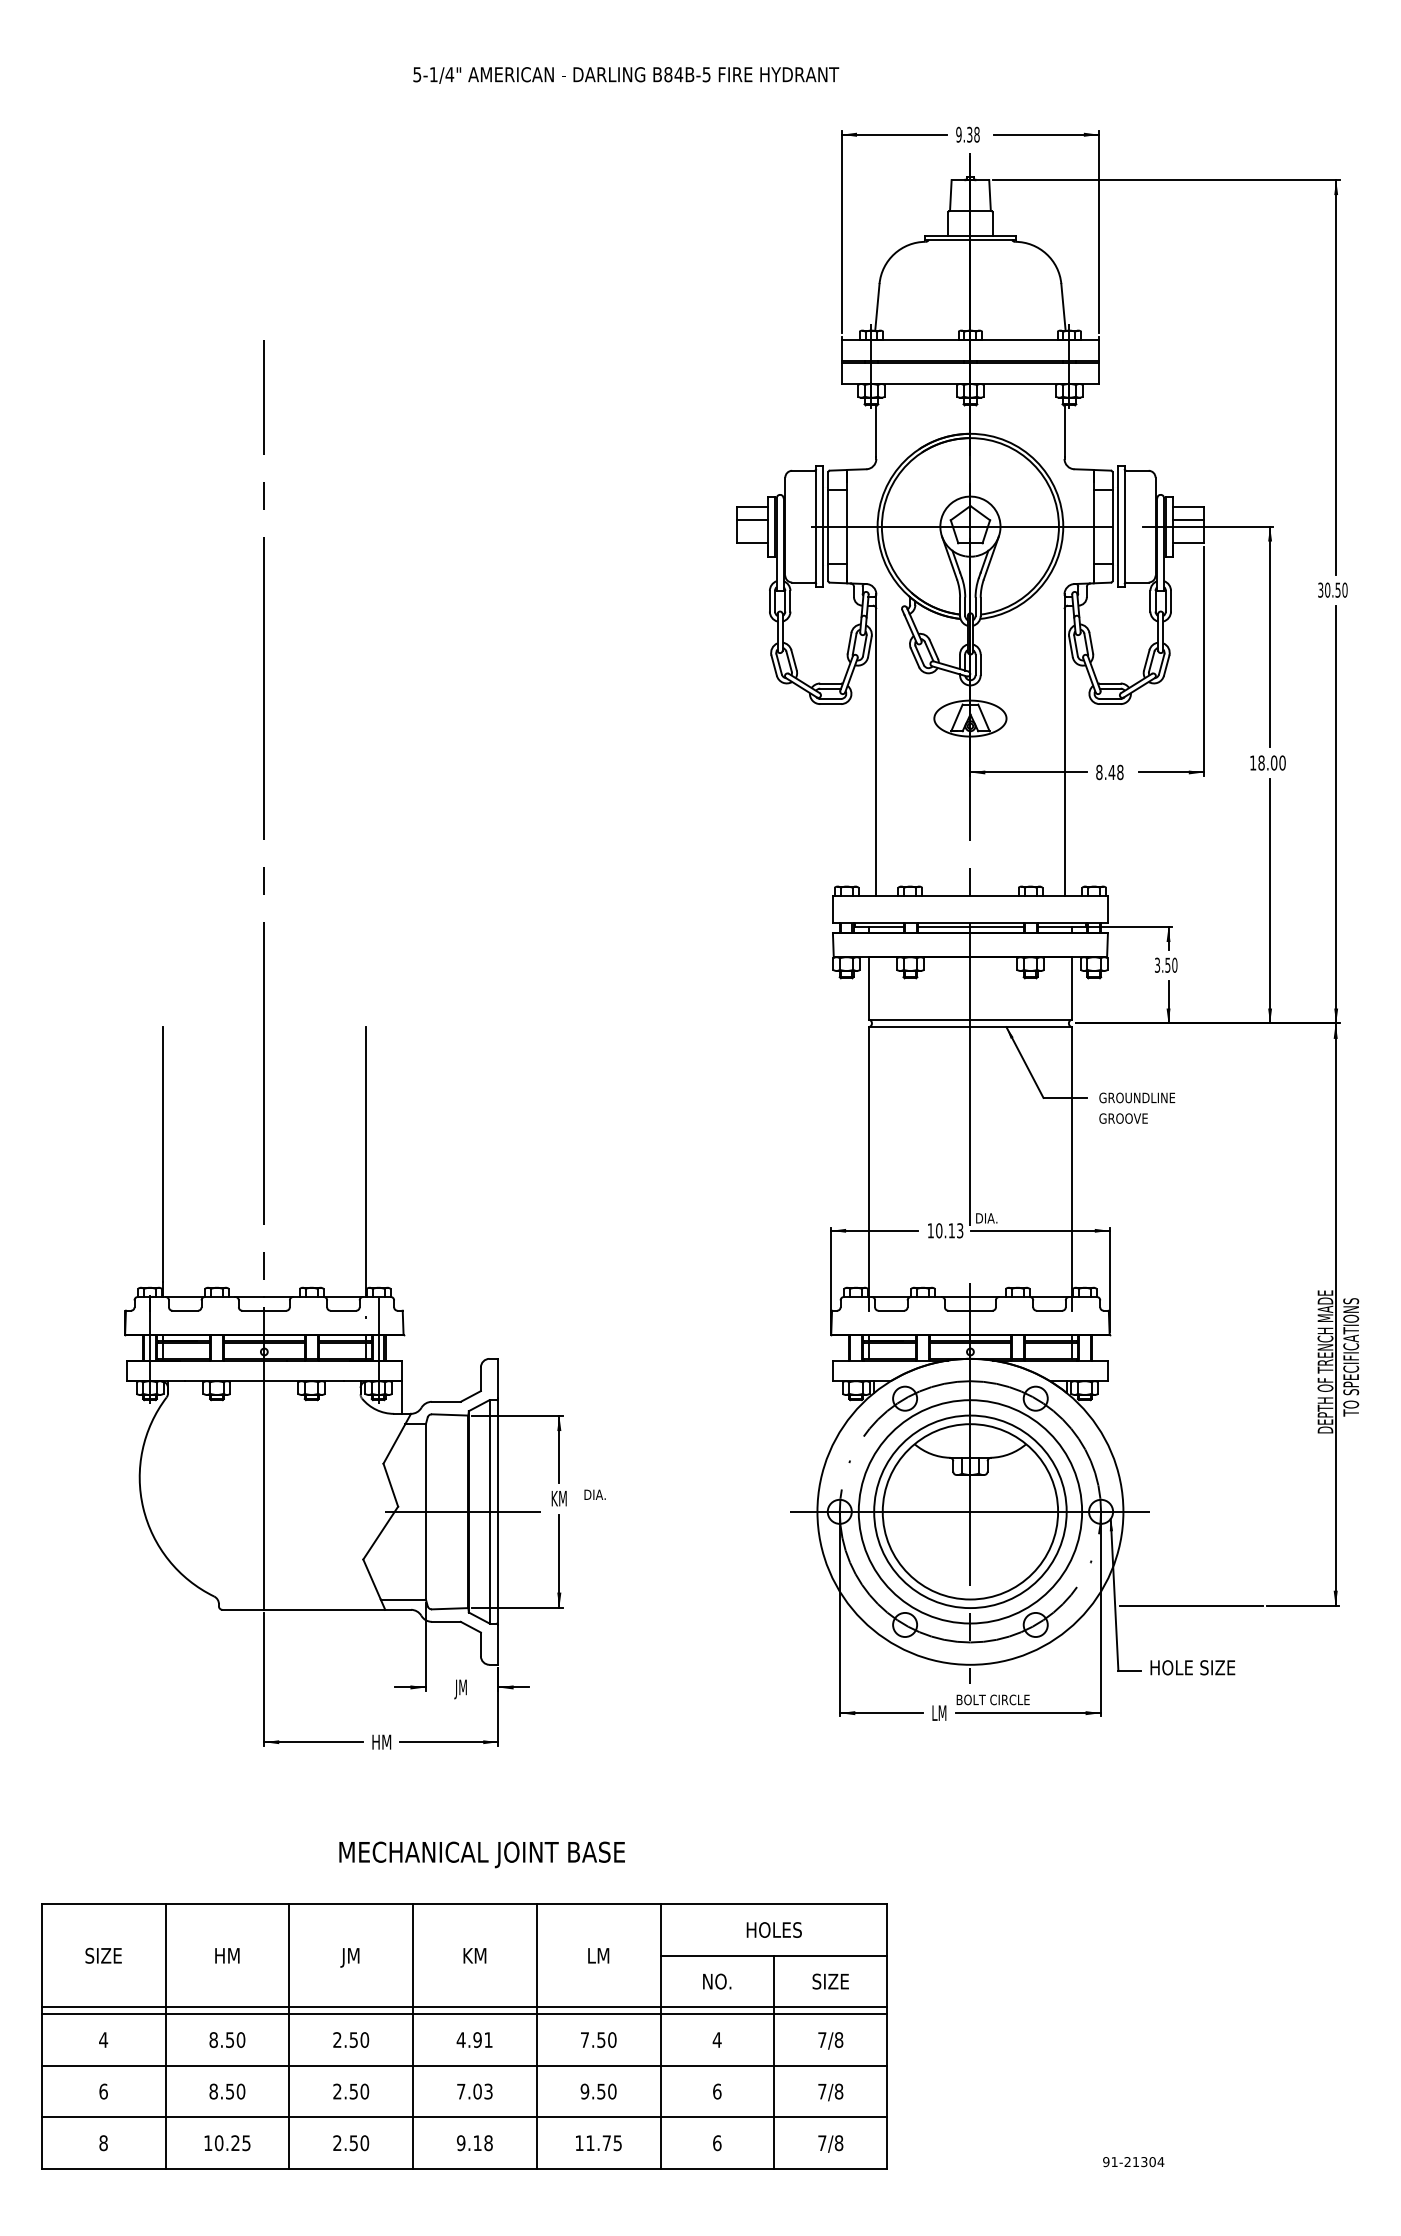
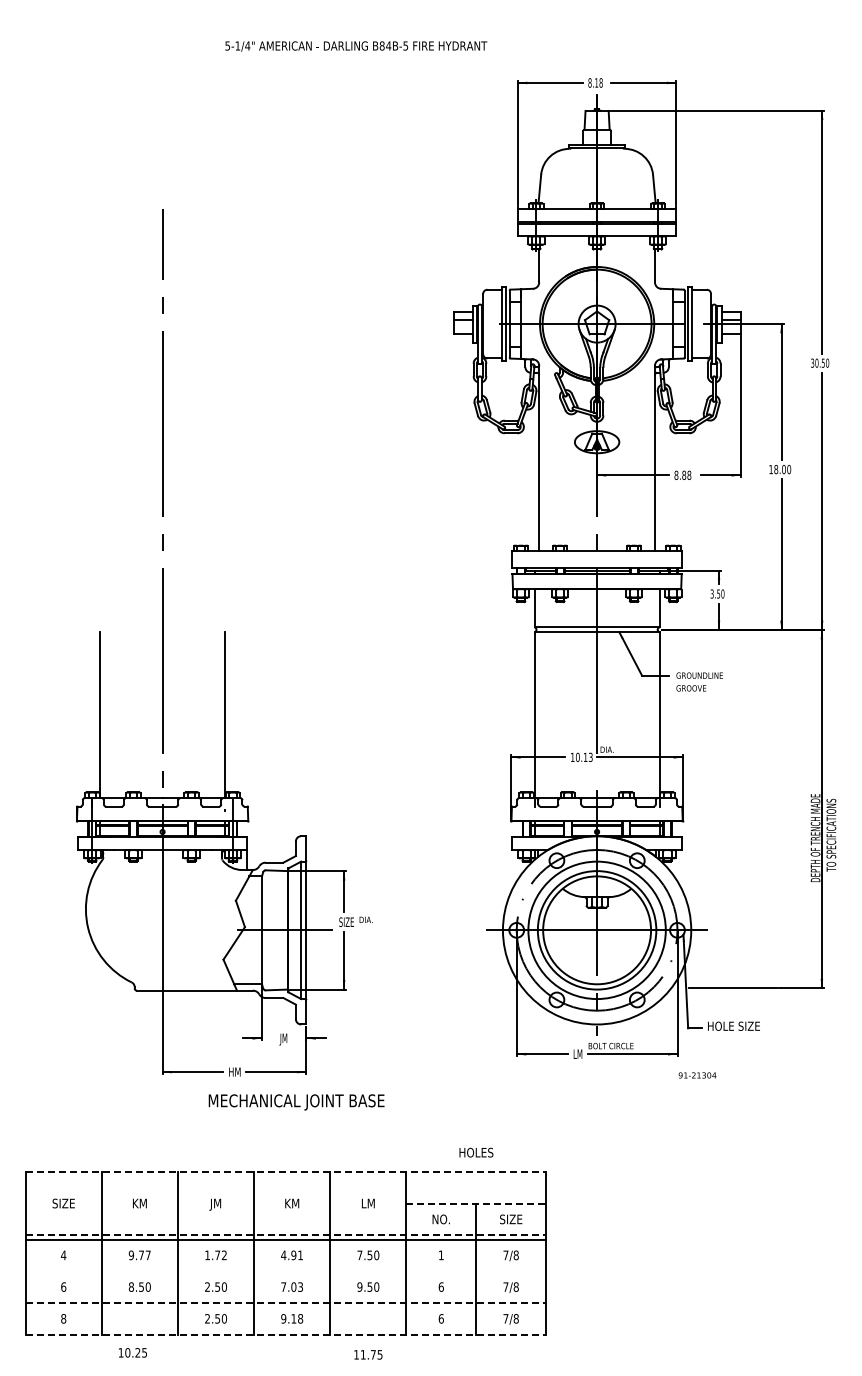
text: (626, 75) -> (356, 46), moved
text: (964, 134) -> (593, 82), 9.38 -> 8.18
text: (1112, 771) -> (684, 474), 8.48 -> 8.88
text: (563, 1499) -> (346, 922), KM -> SIZE
text: (481, 1854) -> (296, 1102), moved
line: (465, 1903) -> (286, 1171), solid -> dashed
text: (774, 1929) -> (476, 1152), moved
text: (226, 1955) -> (139, 1203), HM -> KM
line: (774, 1955) -> (476, 1203), solid -> dashed
line: (465, 2007) -> (286, 1235), solid -> dashed
text: (226, 2040) -> (139, 1255), 8.50 -> 9.77
text: (351, 2040) -> (216, 1255), 2.50 -> 1.72
text: (717, 2040) -> (441, 1255), 4 -> 1
line: (464, 2066) -> (285, 1271), removed
line: (465, 2116) -> (286, 1302), solid -> dashed
text: (226, 2142) -> (132, 1352), moved
text: (598, 2142) -> (368, 1354), moved
text: (1133, 2162) -> (697, 1075), moved
line: (465, 2168) -> (286, 1334), solid -> dashed

